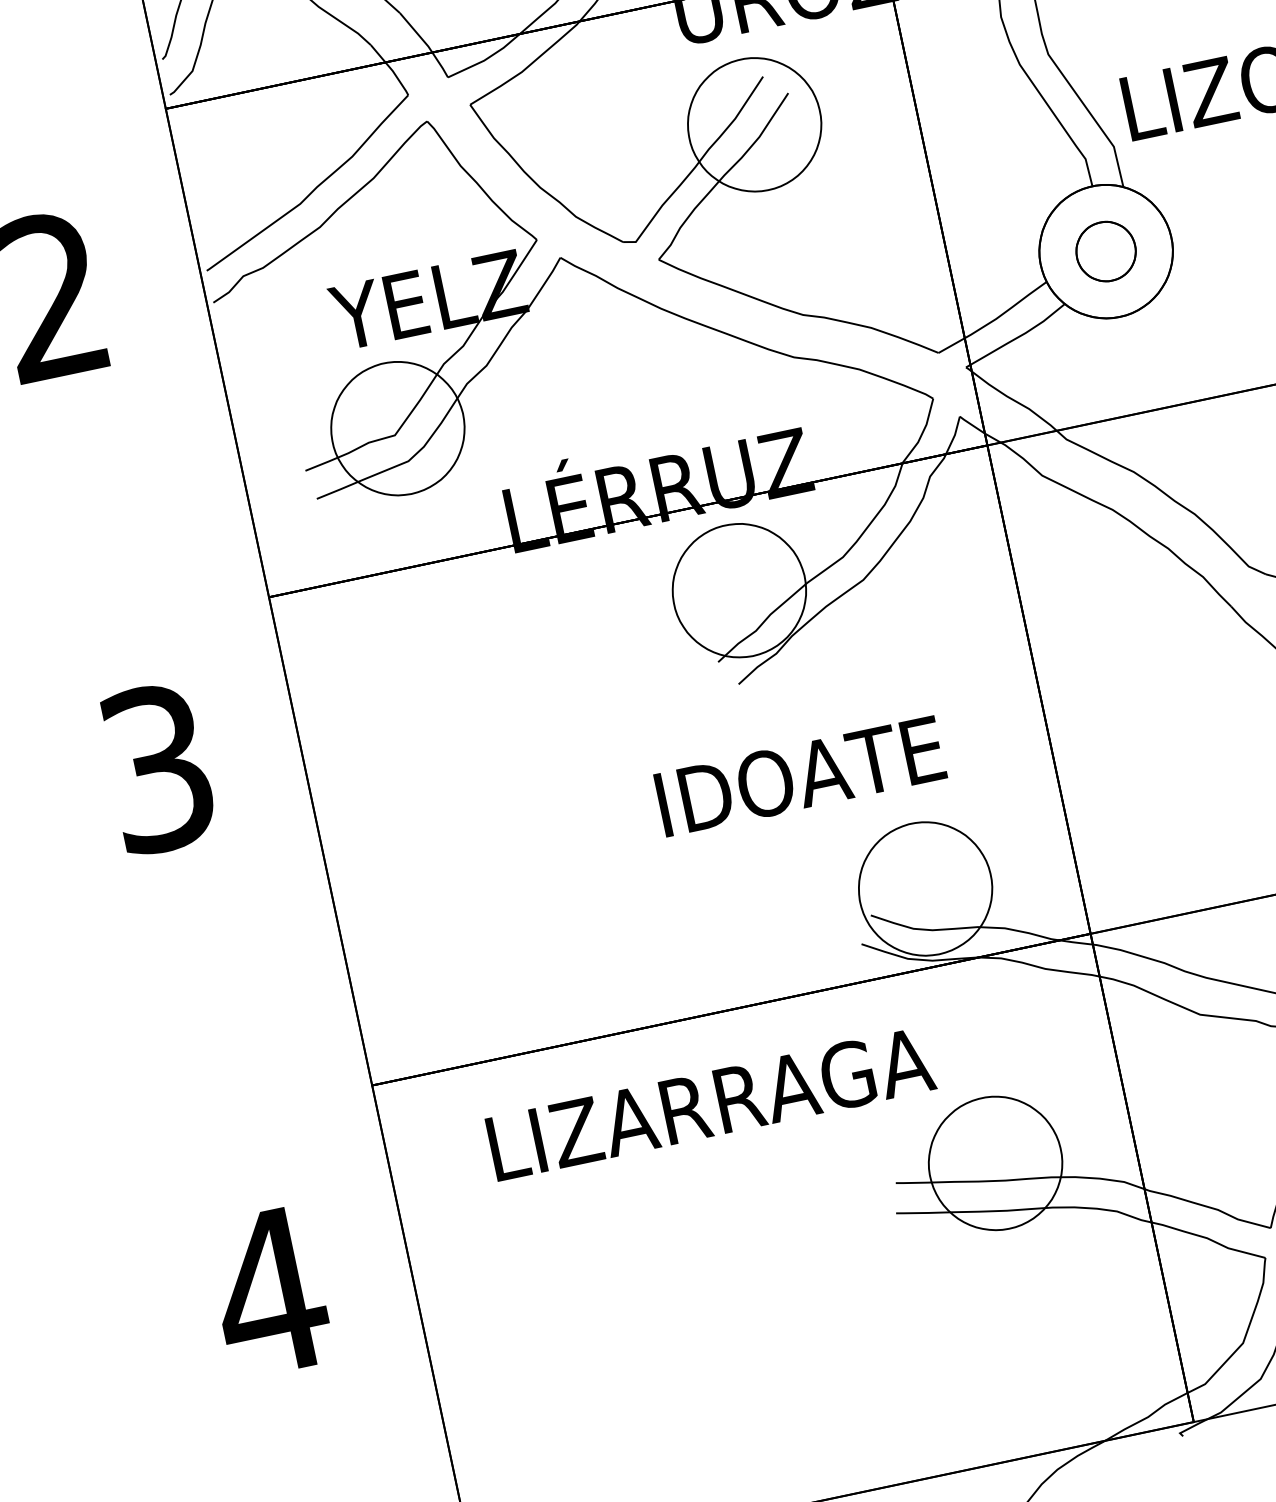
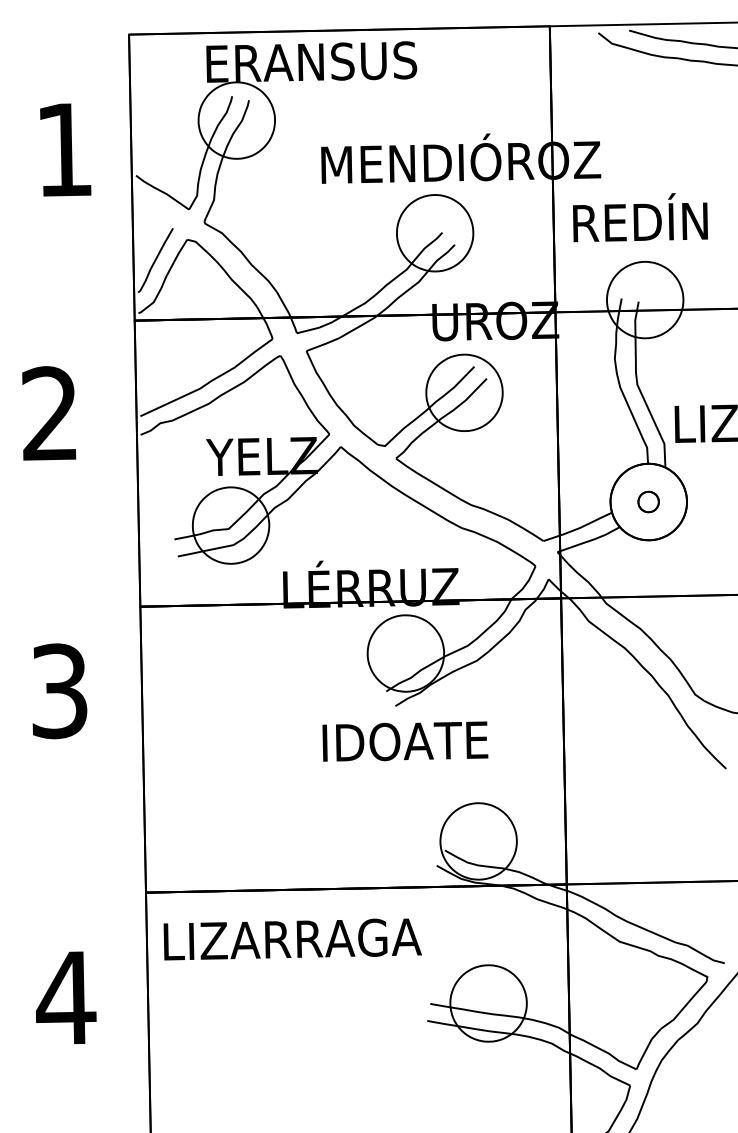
part: (1105, 250) -> (648, 501), size x0.6
text: (800, 776) -> (405, 741), moved
text: (710, 1104) -> (292, 939), moved

